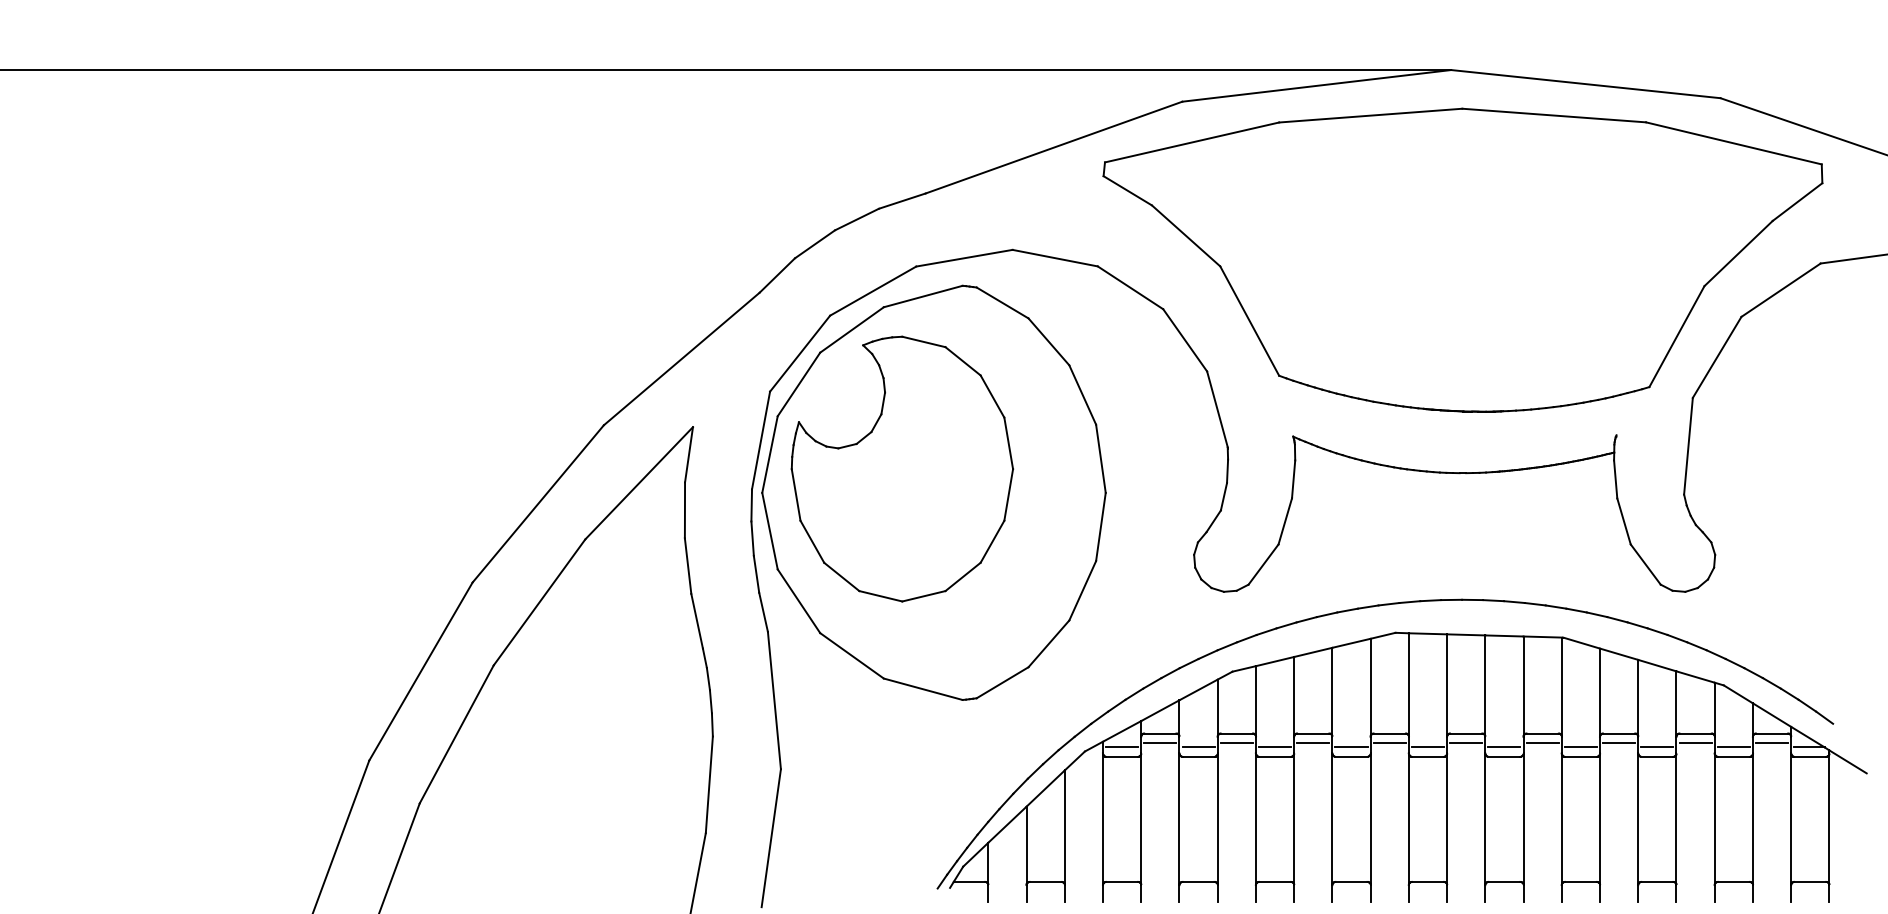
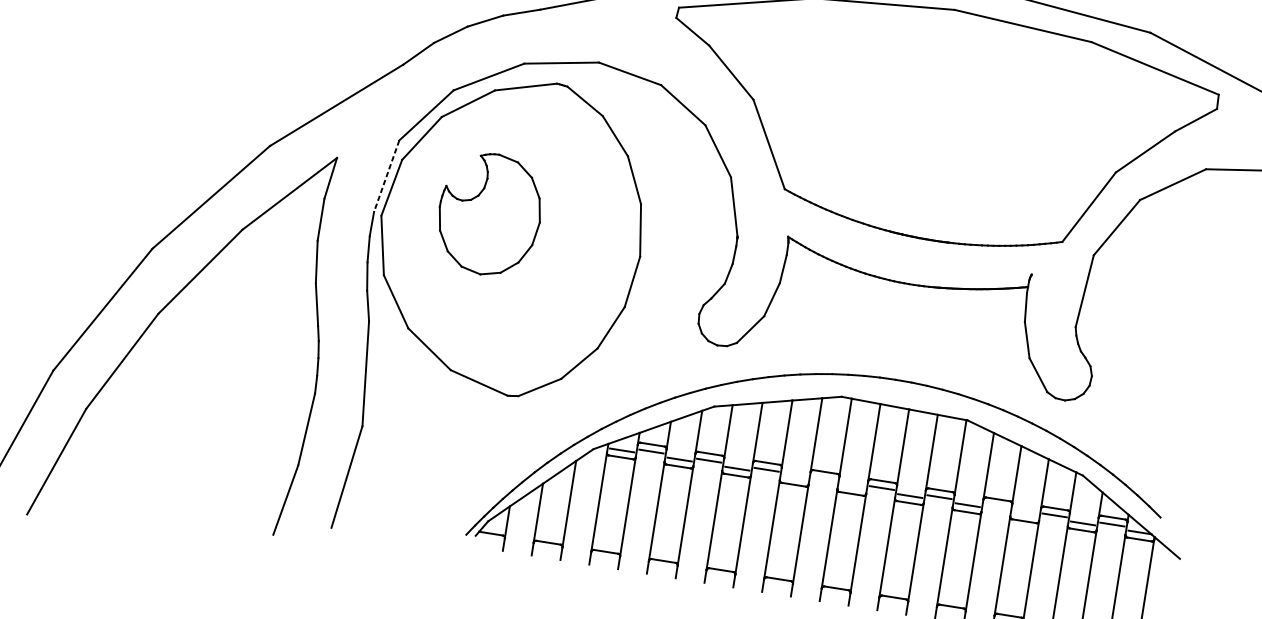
line: (761, 440) -> (387, 176), solid -> dashed
part: (902, 468) -> (489, 214), size x0.6
line: (1389, 742) -> (824, 478), removed
line: (1619, 742) -> (997, 506), removed
line: (1351, 747) -> (794, 477), removed
line: (1427, 747) -> (852, 486), removed
line: (1657, 747) -> (1025, 514), removed

